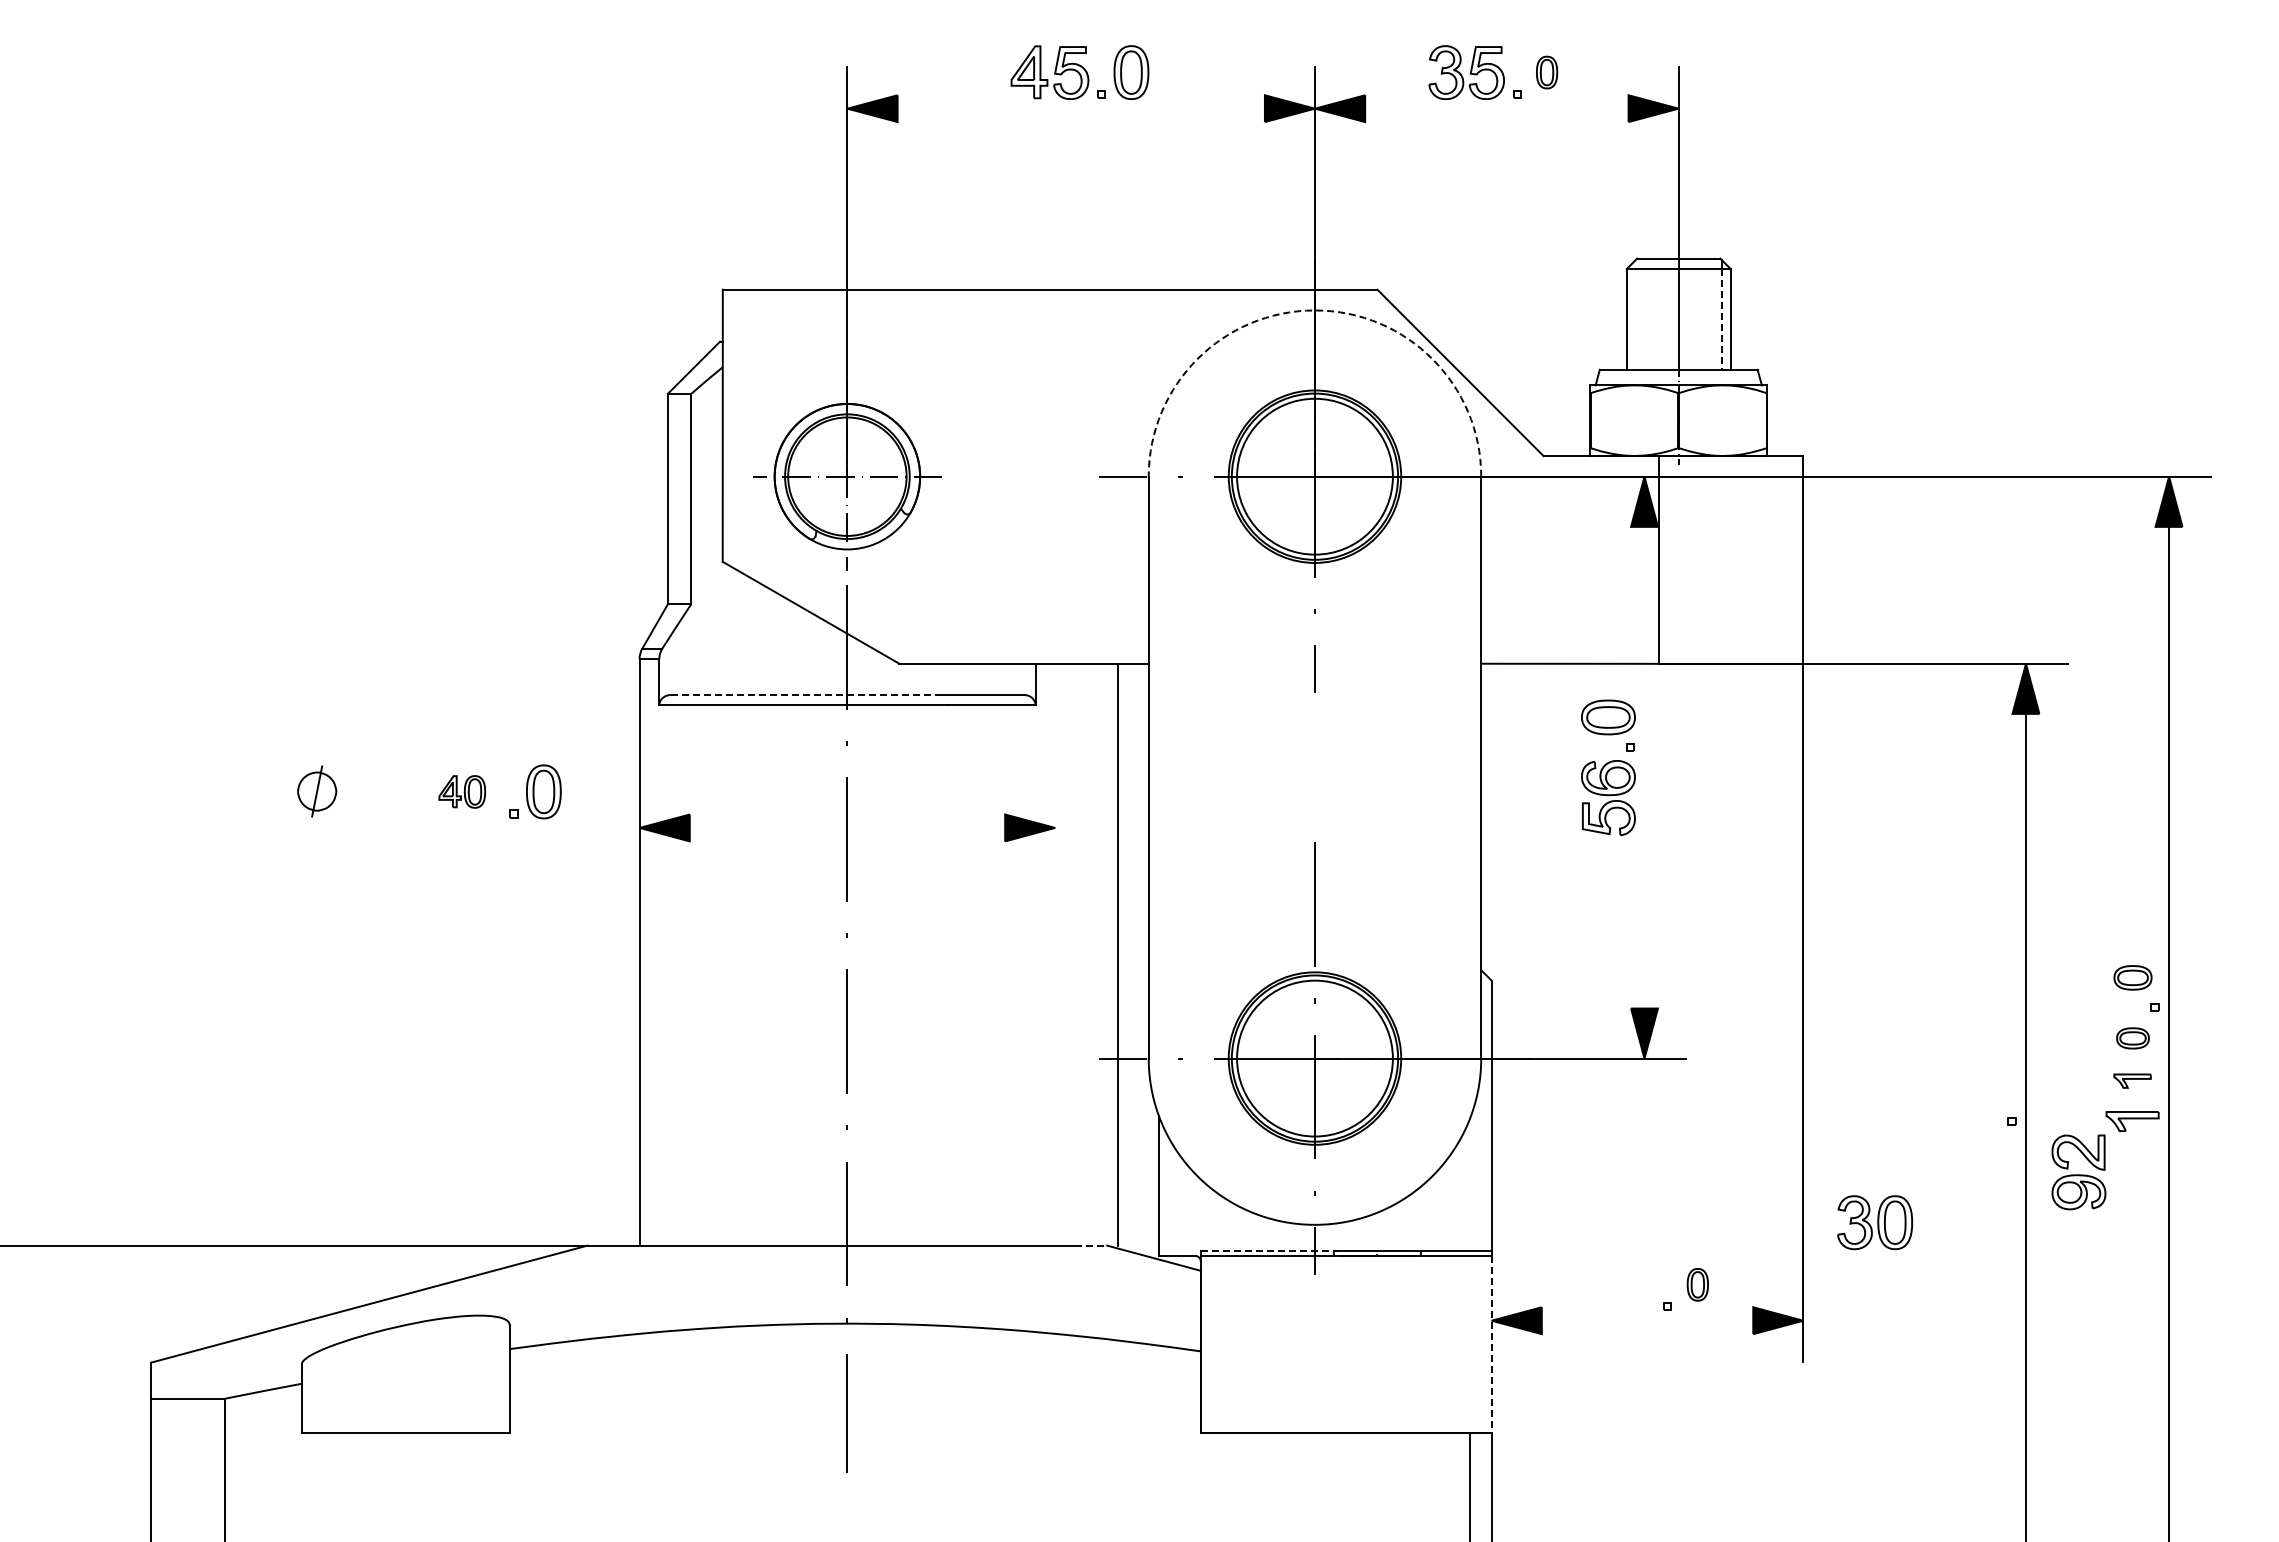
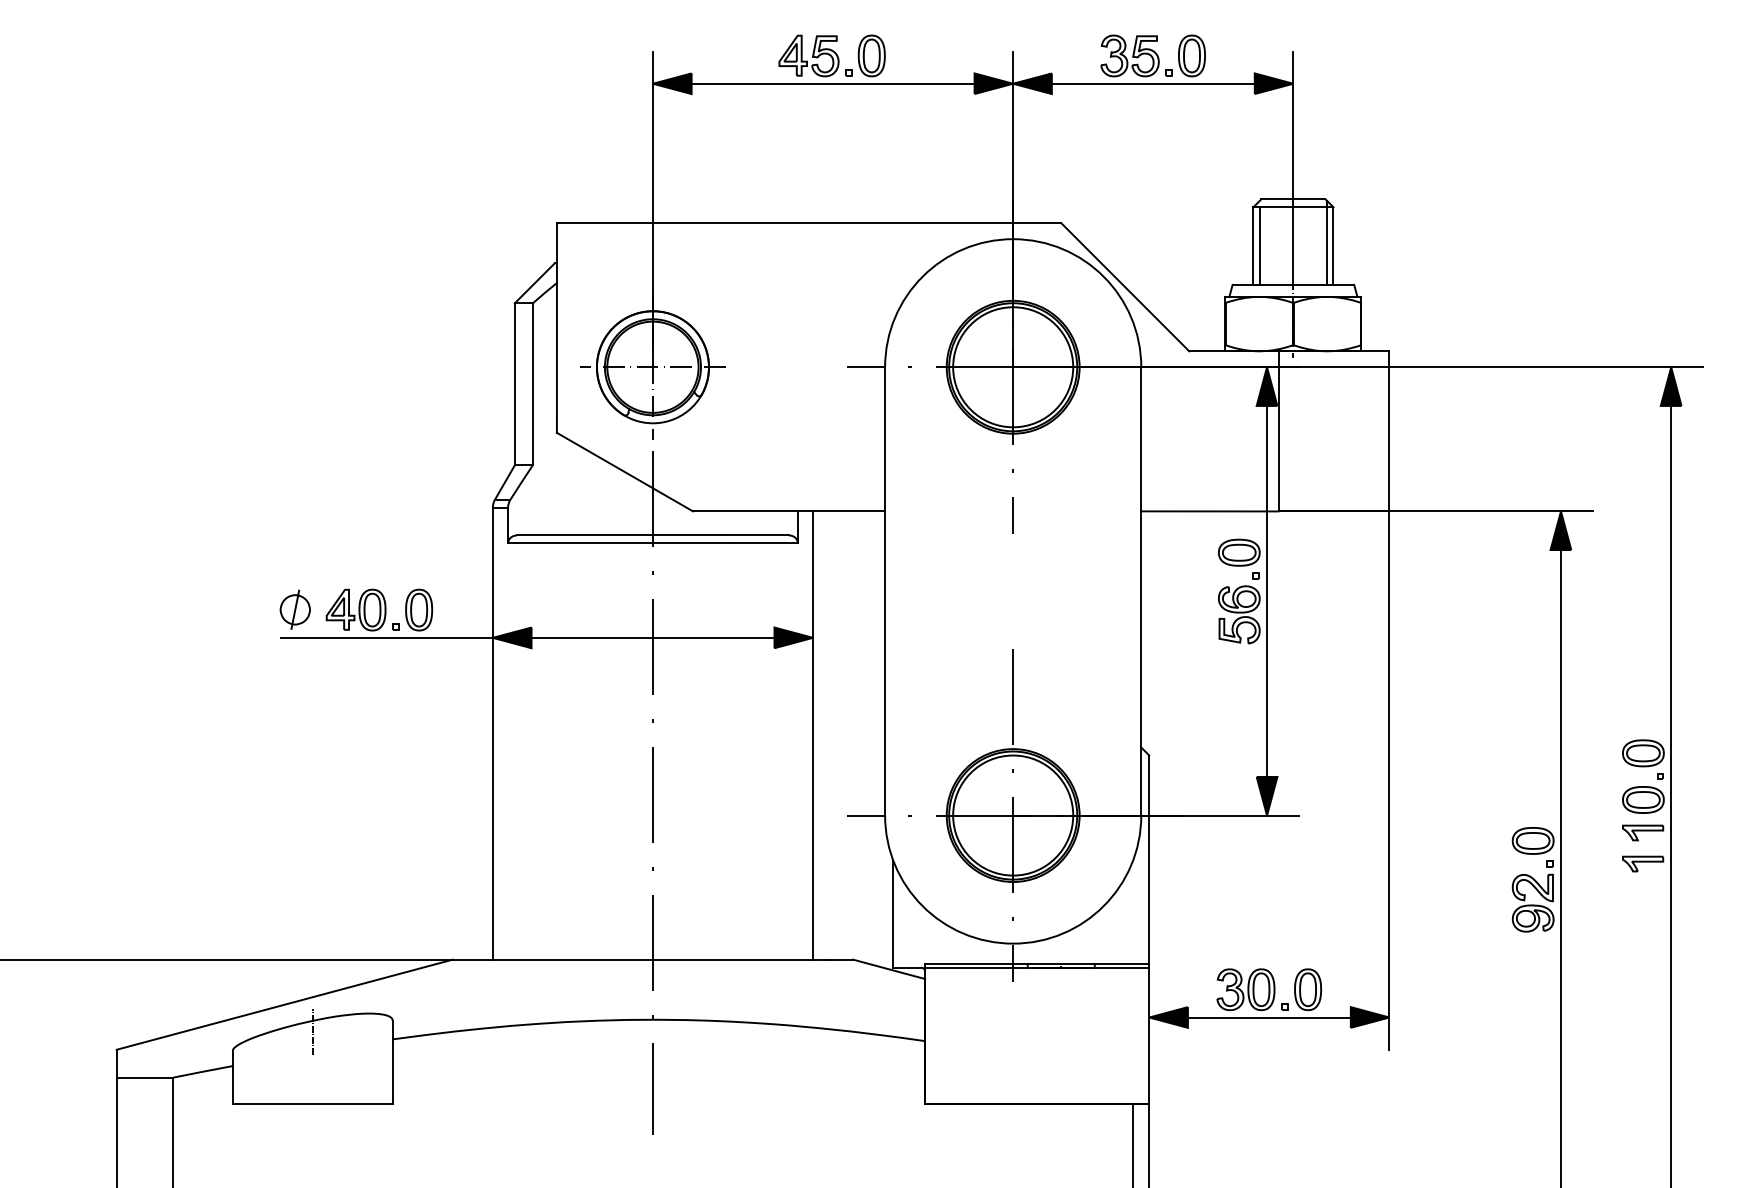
part: (1546, 72) -> (1191, 55), size x1.67
line: (1080, 108) -> (832, 83), added
line: (1496, 108) -> (1153, 83), added
arc: (1314, 310) -> (1012, 239), dashed -> solid
line: (1635, 319) -> (1260, 246), added
line: (1722, 319) -> (1327, 246), dashed -> solid
line: (806, 694) -> (621, 535), dashed -> solid
line: (1644, 767) -> (1267, 591), added
part: (317, 791) -> (295, 609), moved
part: (462, 791) -> (356, 609), size x1.67
line: (501, 827) -> (386, 637), added
line: (847, 827) -> (653, 637), added
line: (1118, 954) -> (813, 735), moved
part: (2132, 977) -> (1643, 753), size x1.43
part: (2132, 1038) -> (1643, 800), size x1.67
part: (2132, 1080) -> (1643, 832), size x1.43
part: (1989, 1091) -> (1532, 840), added
part: (2078, 1172) -> (1532, 903), moved
part: (1874, 1222) -> (1245, 989), moved
line: (1091, 1245) -> (841, 959), dashed -> solid
line: (1267, 1250) -> (976, 963), dashed -> solid
part: (1697, 1284) -> (1307, 989), size x1.67
line: (1647, 1320) -> (1269, 1017), added
line: (405, 1339) -> (312, 1031), added
line: (1491, 1344) -> (1149, 1035), dashed -> solid

